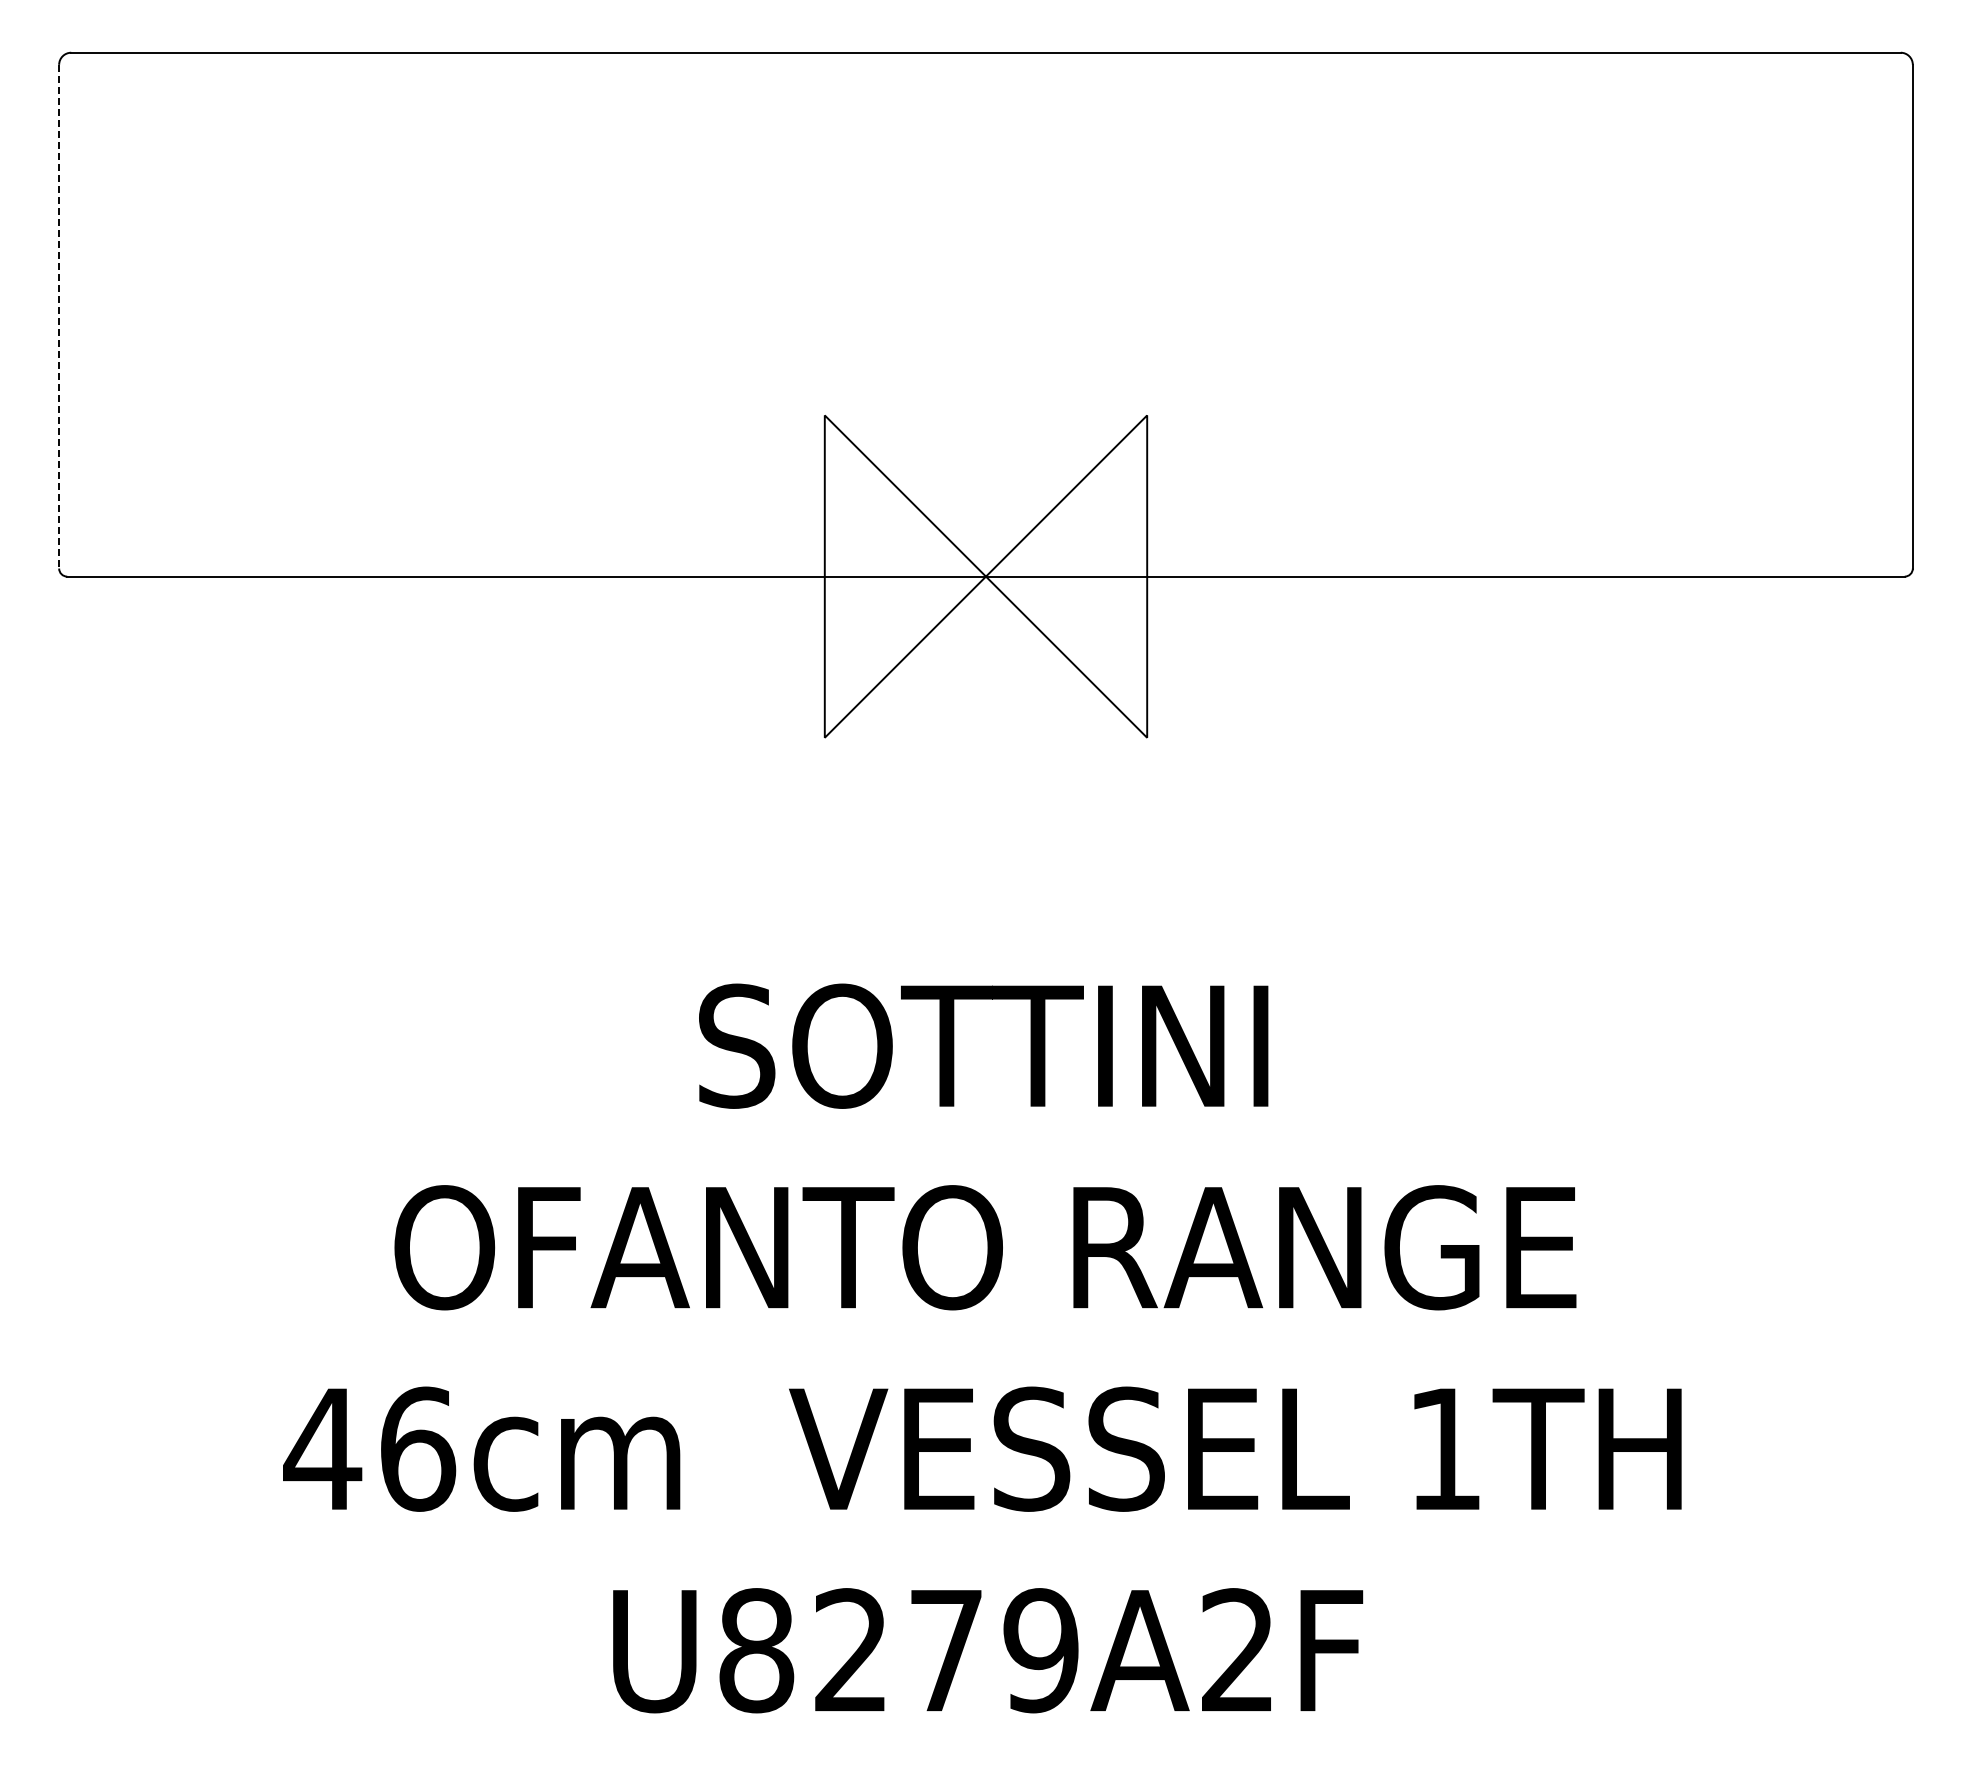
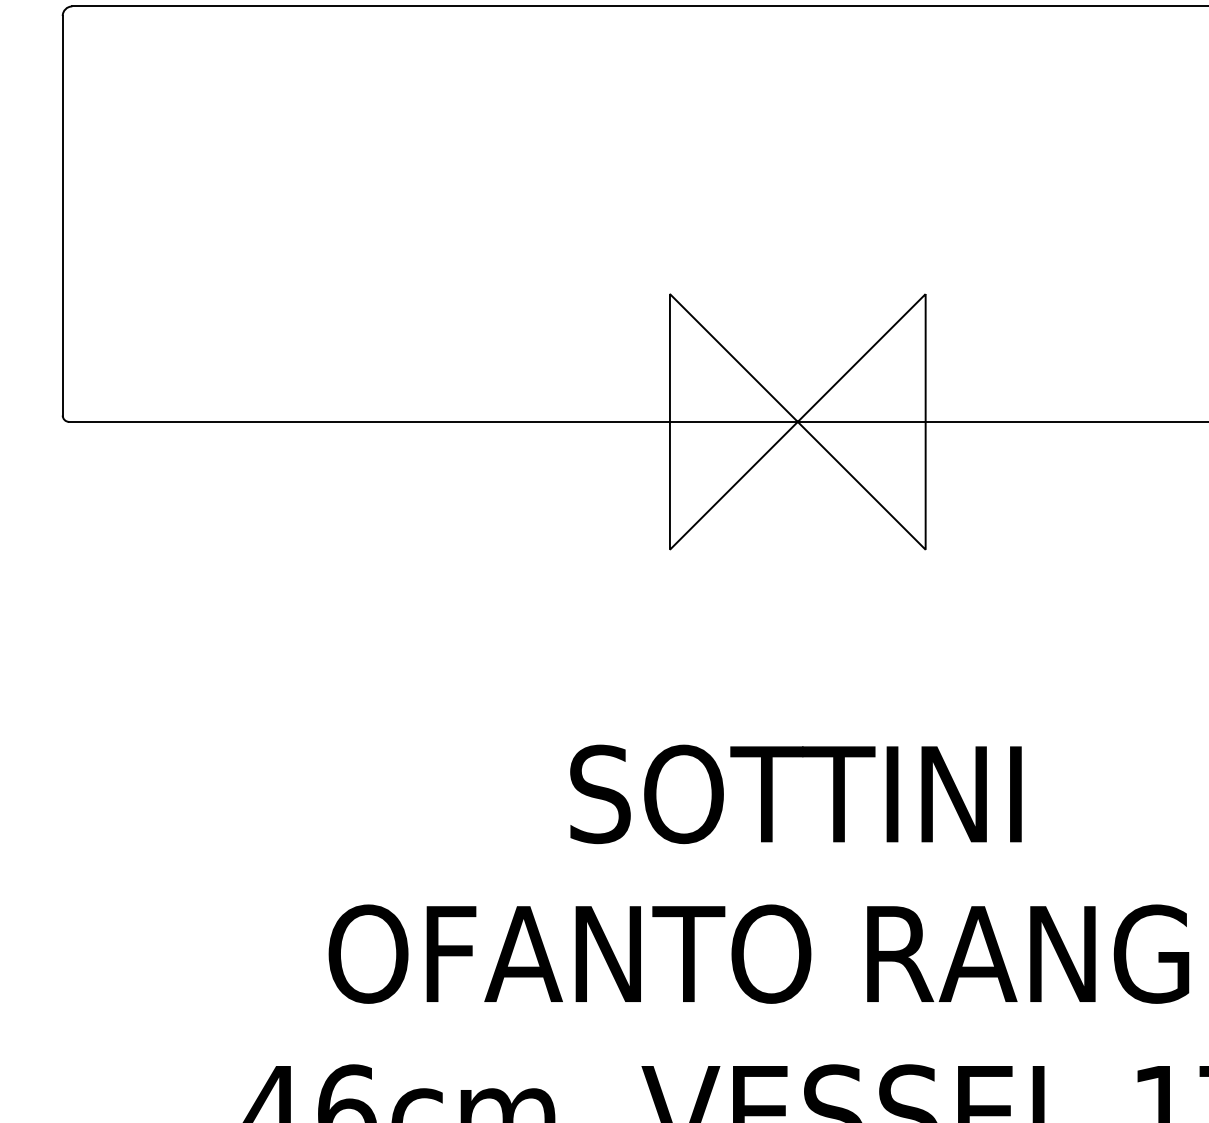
line: (59, 316) -> (63, 215), dashed -> solid

